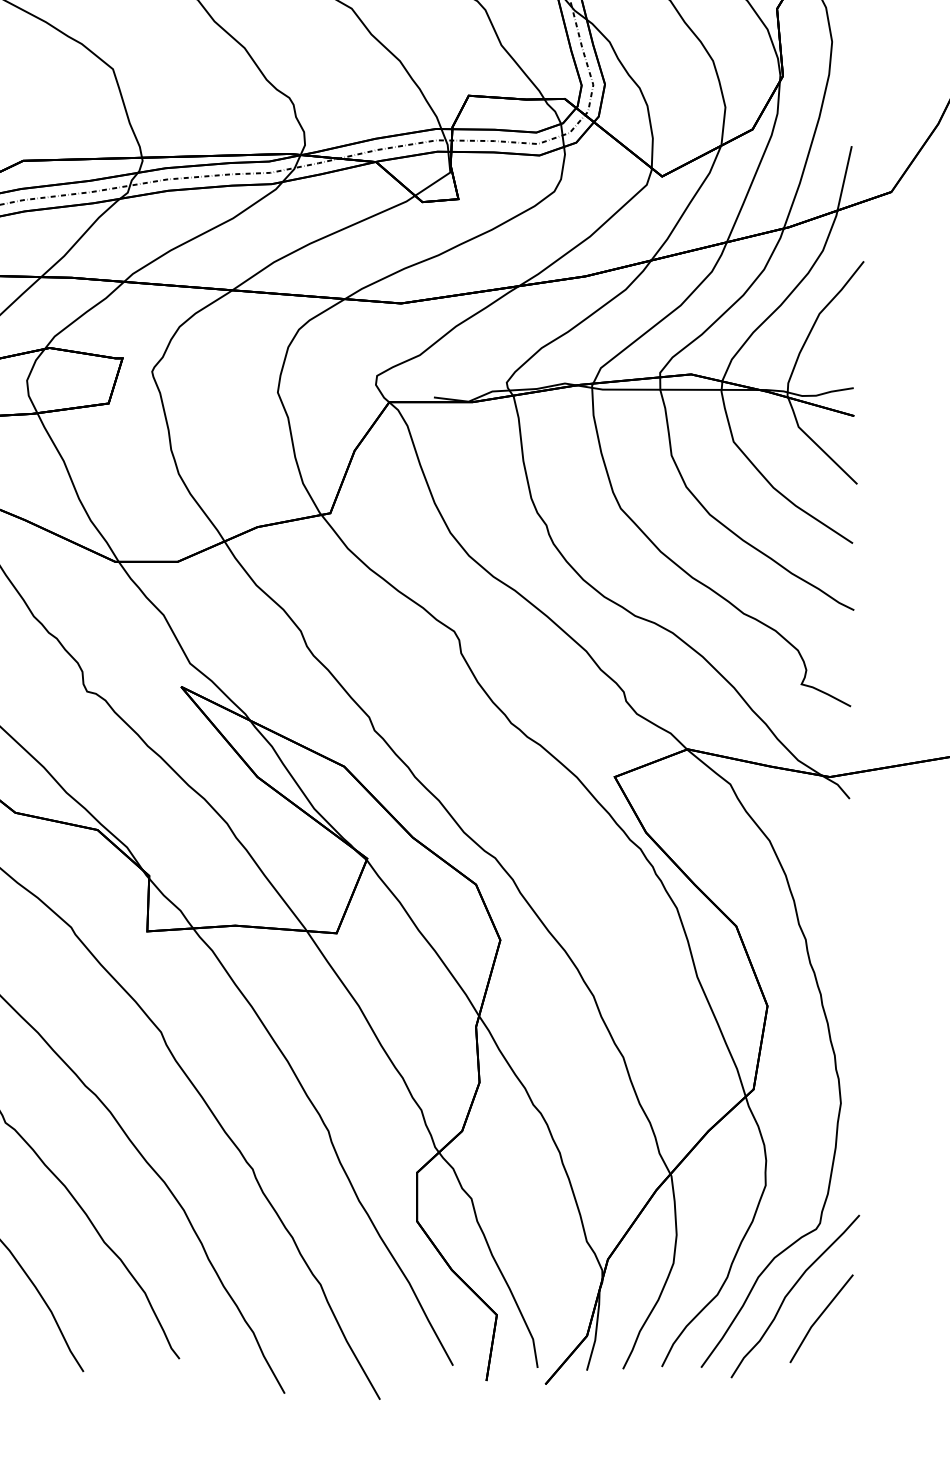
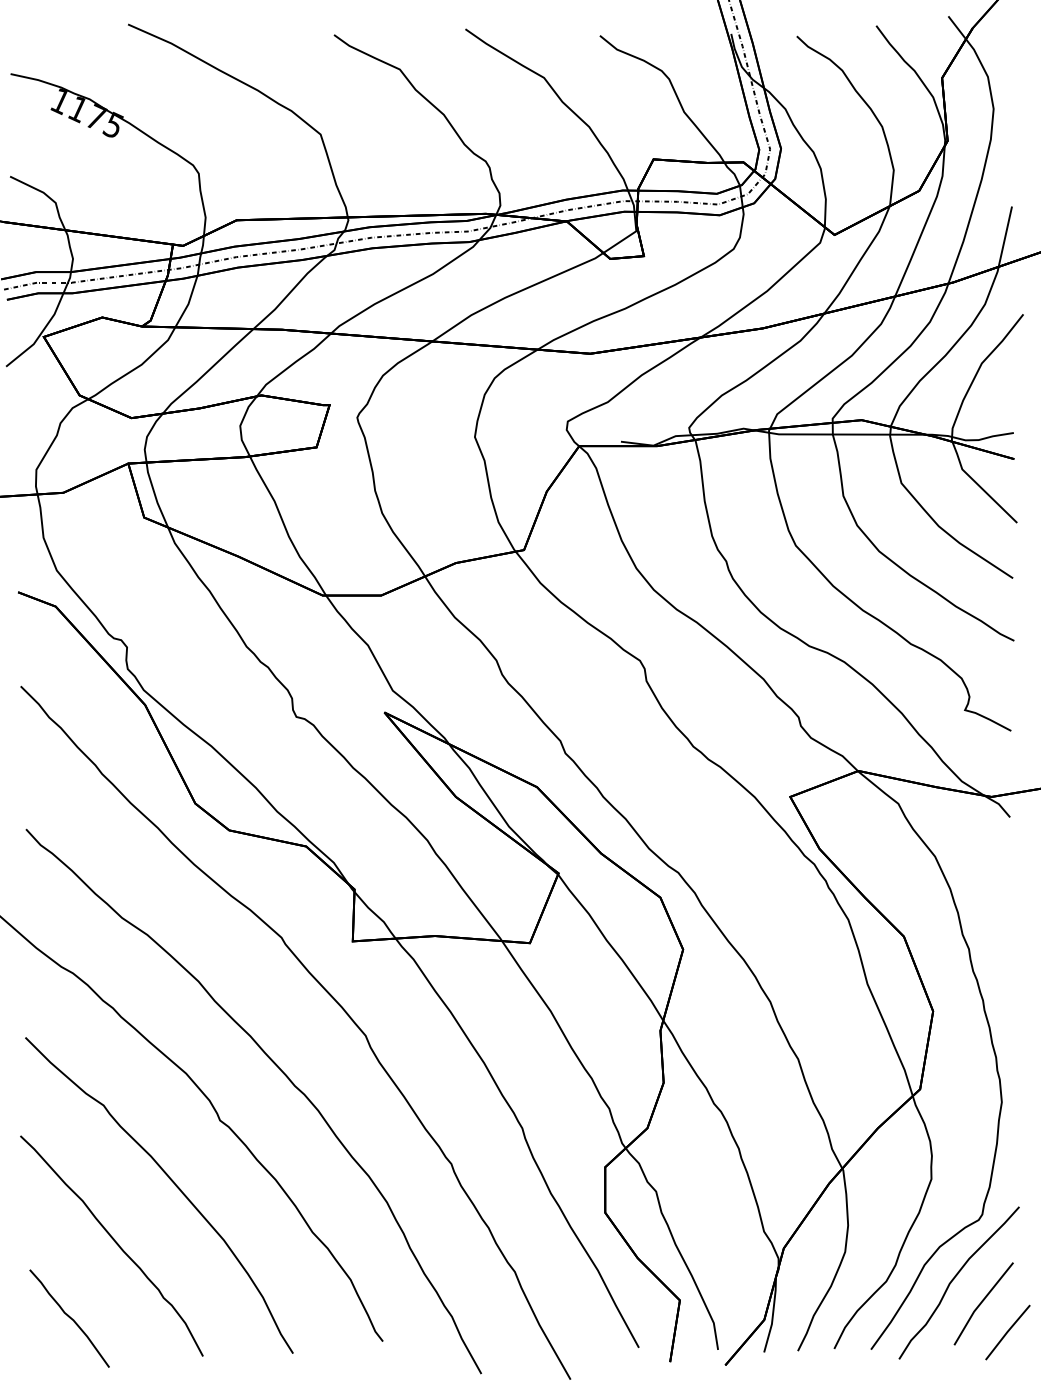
line: (846, 1349) -> (1007, 1332), added

